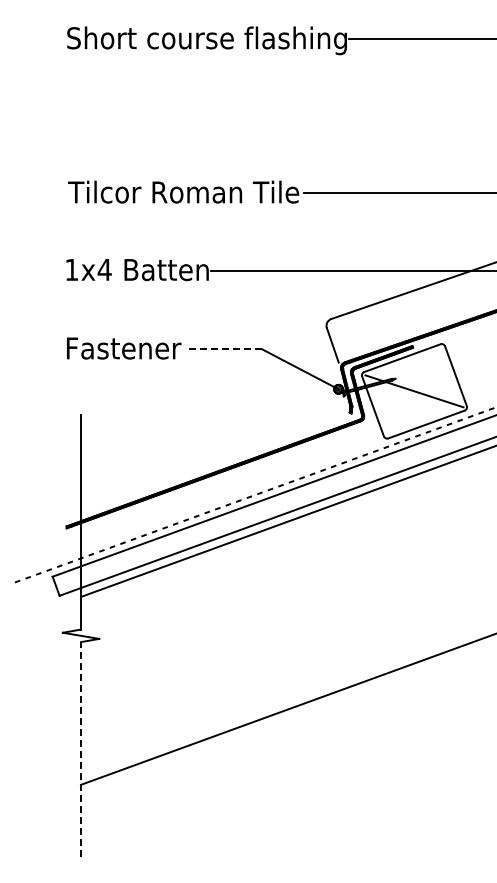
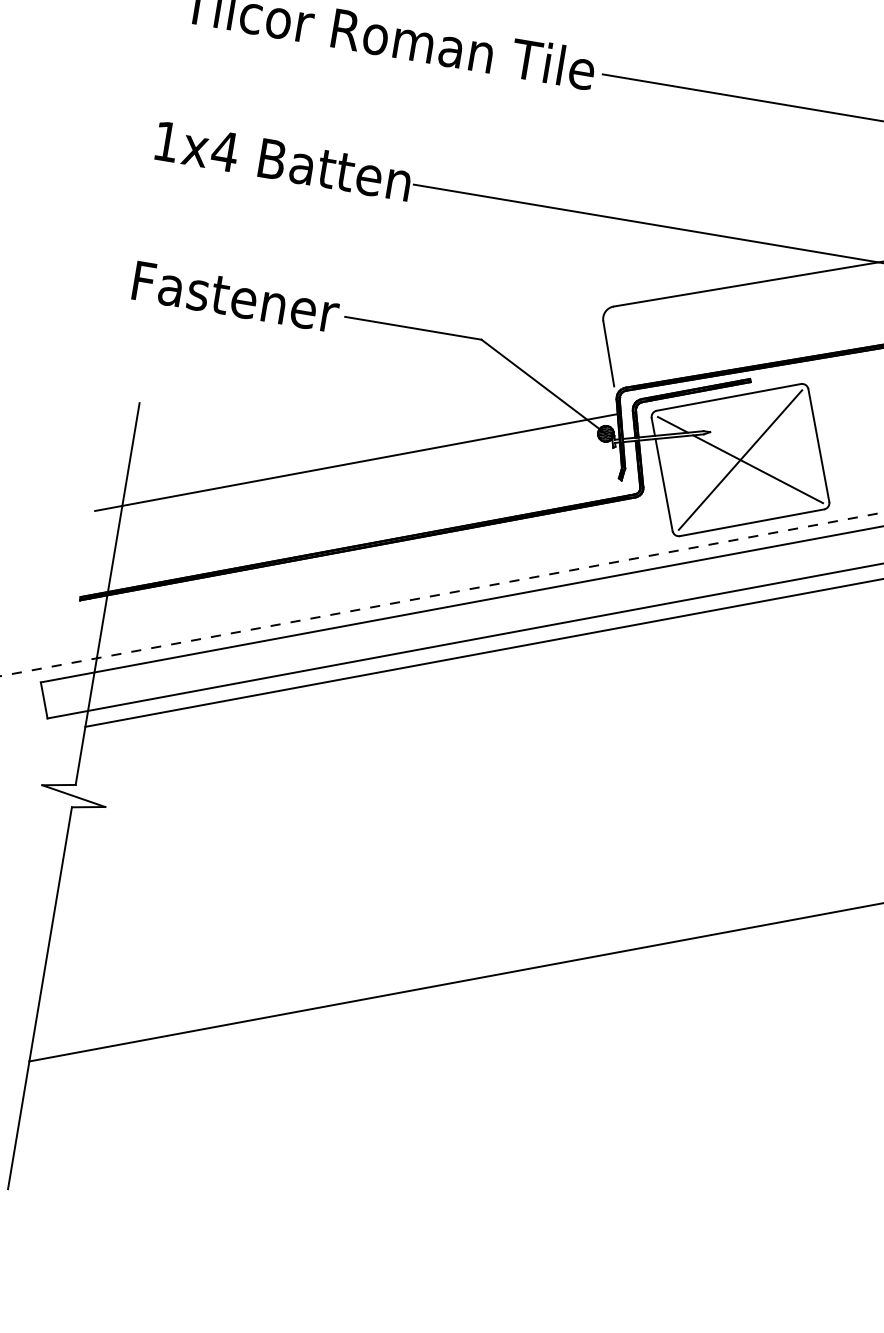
line: (223, 349) -> (412, 328), dashed -> solid
line: (414, 391) -> (740, 460), added
line: (204, 427) -> (355, 461), added
line: (81, 748) -> (41, 996), dashed -> solid

